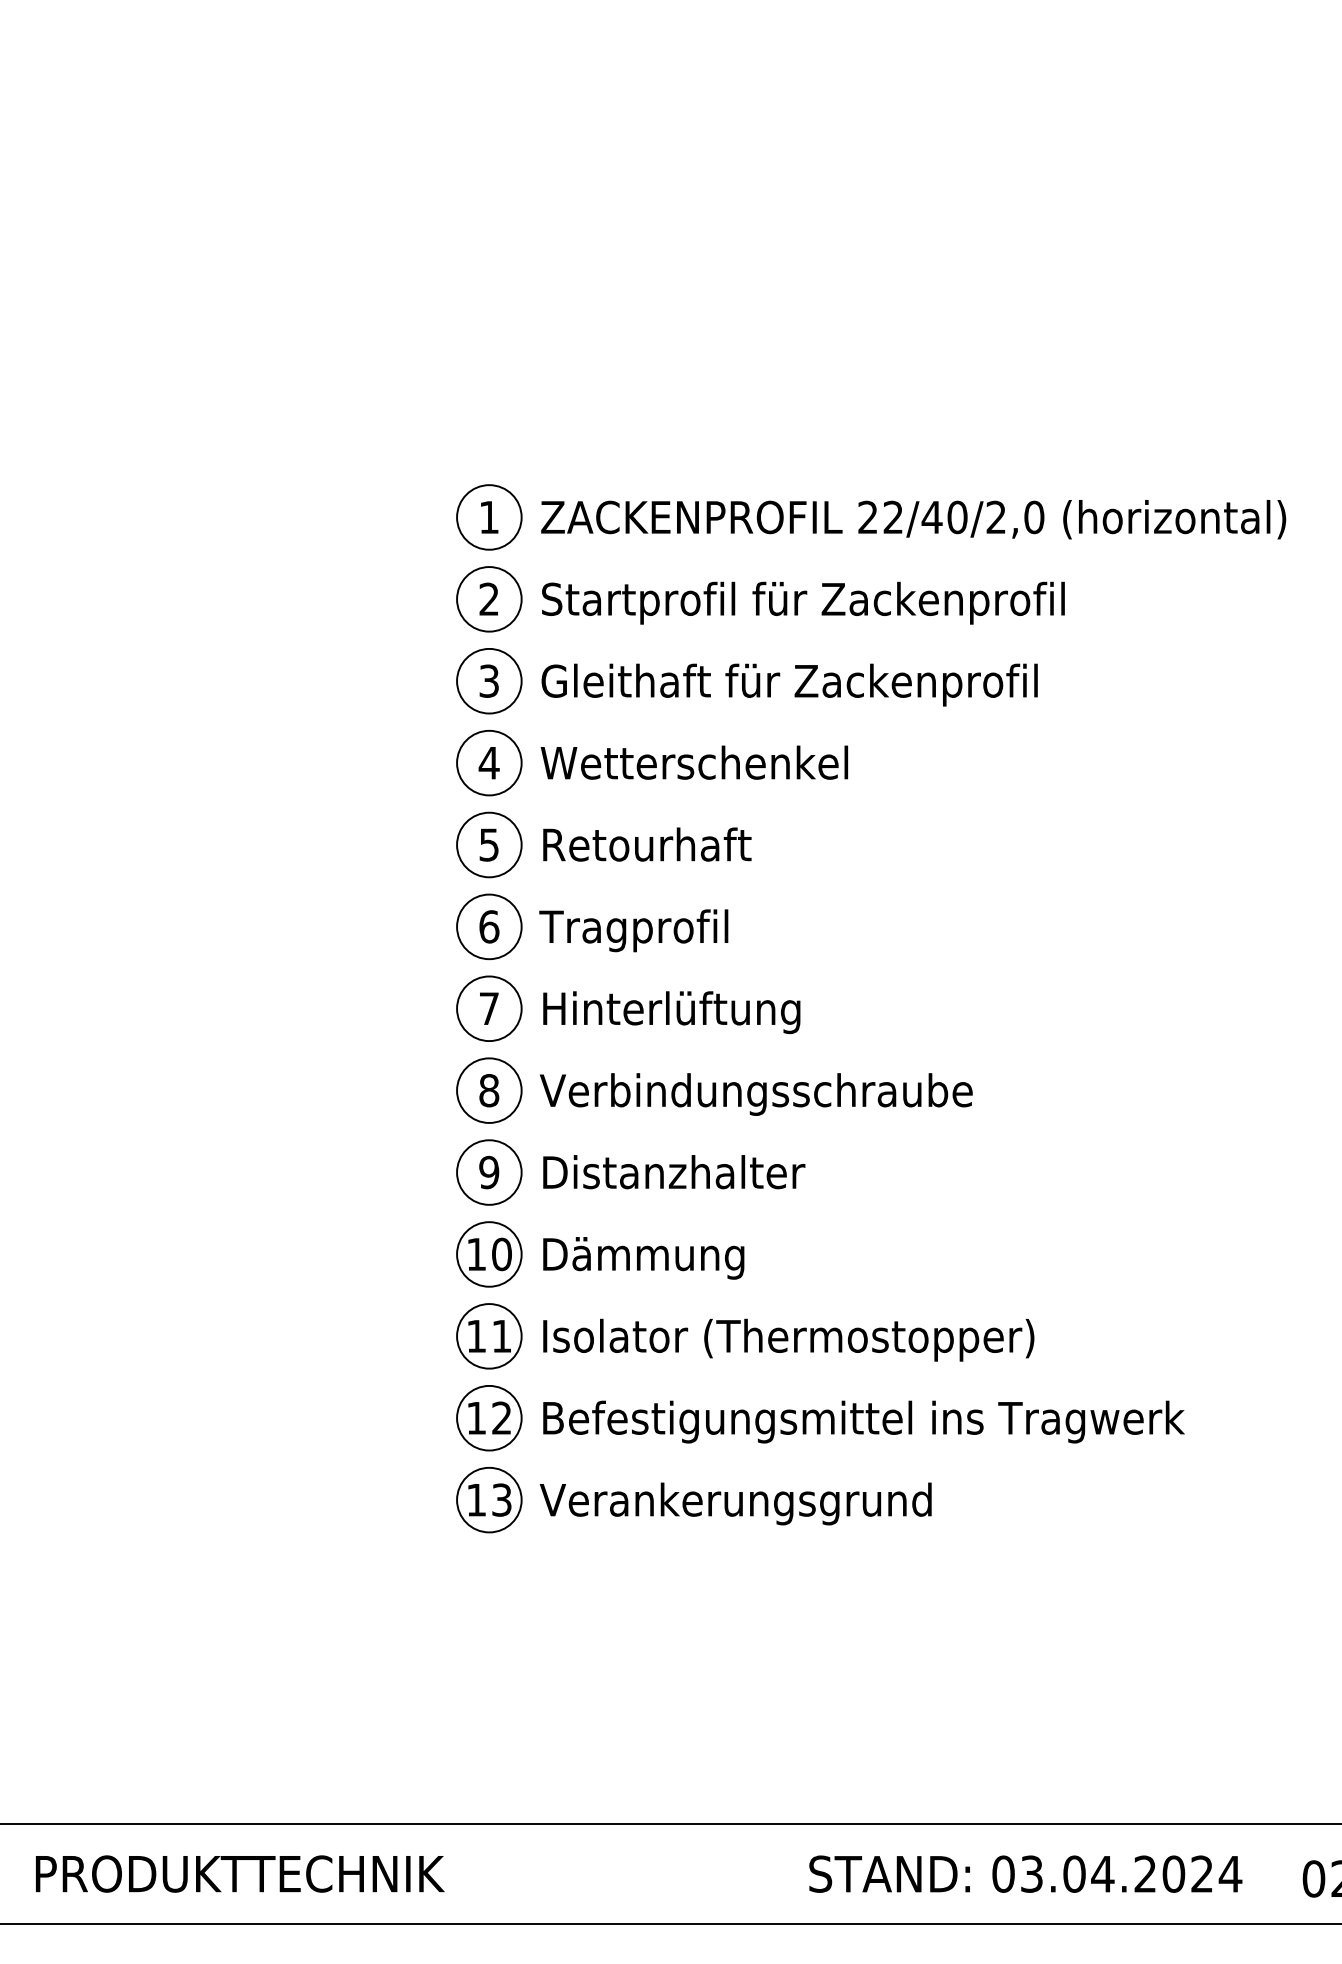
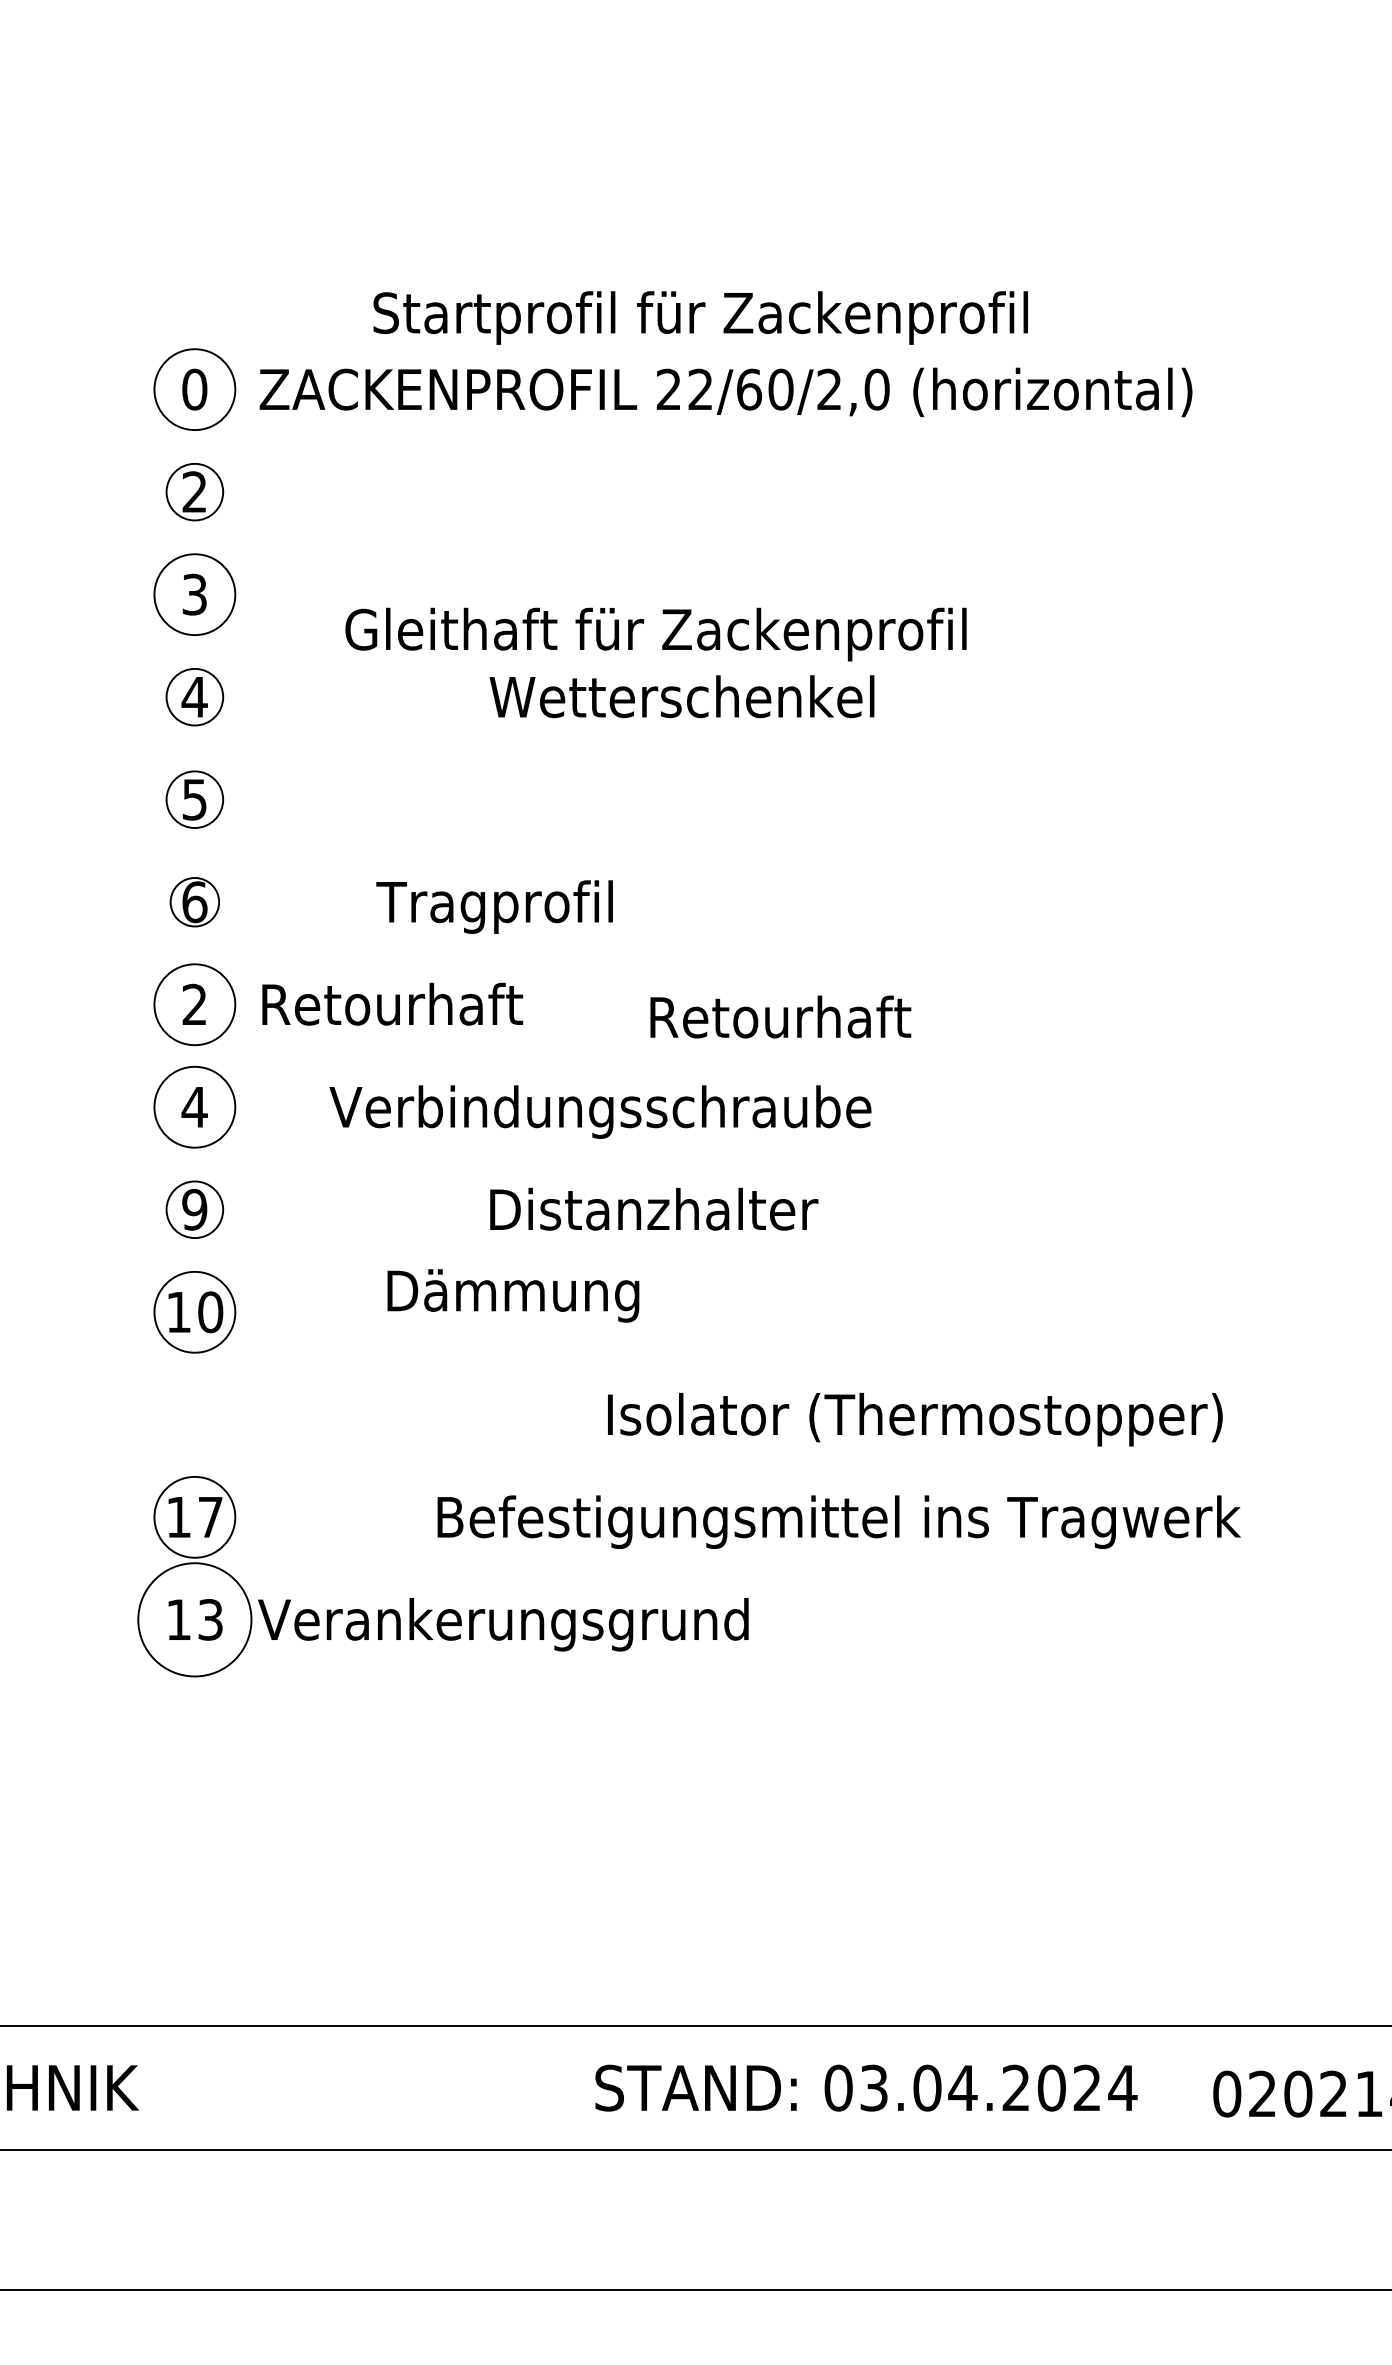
text: (489, 517) -> (195, 389), 1 -> 0
text: (931, 517) -> (748, 389), 22/40/2,0 -> 22/60/2,0
circle: (489, 599) -> (195, 492), size x0.7
text: (803, 602) -> (700, 317), moved
text: (789, 684) -> (655, 633), moved
circle: (489, 762) -> (195, 696), size x0.7
text: (693, 762) -> (680, 696), moved
circle: (489, 844) -> (195, 799), size x0.7
text: (647, 844) -> (780, 1016), moved
circle: (489, 926) -> (195, 901), size x0.6
text: (633, 930) -> (494, 906), moved
text: (488, 1008) -> (193, 1004), 7 -> 2
text: (673, 1012) -> (425, 1009), Hinterlüftung -> Retourhaft
text: (488, 1090) -> (193, 1107), 8 -> 4
text: (756, 1094) -> (600, 1112), moved
circle: (489, 1172) -> (195, 1209), size x0.7
text: (674, 1172) -> (654, 1209), moved
text: (643, 1258) -> (513, 1296), moved
part: (489, 1336) -> (195, 1415), removed
text: (788, 1339) -> (914, 1418), moved
text: (501, 1417) -> (210, 1516), 12 -> 17
text: (863, 1421) -> (838, 1521), moved
circle: (489, 1499) -> (195, 1619), size x1.4

